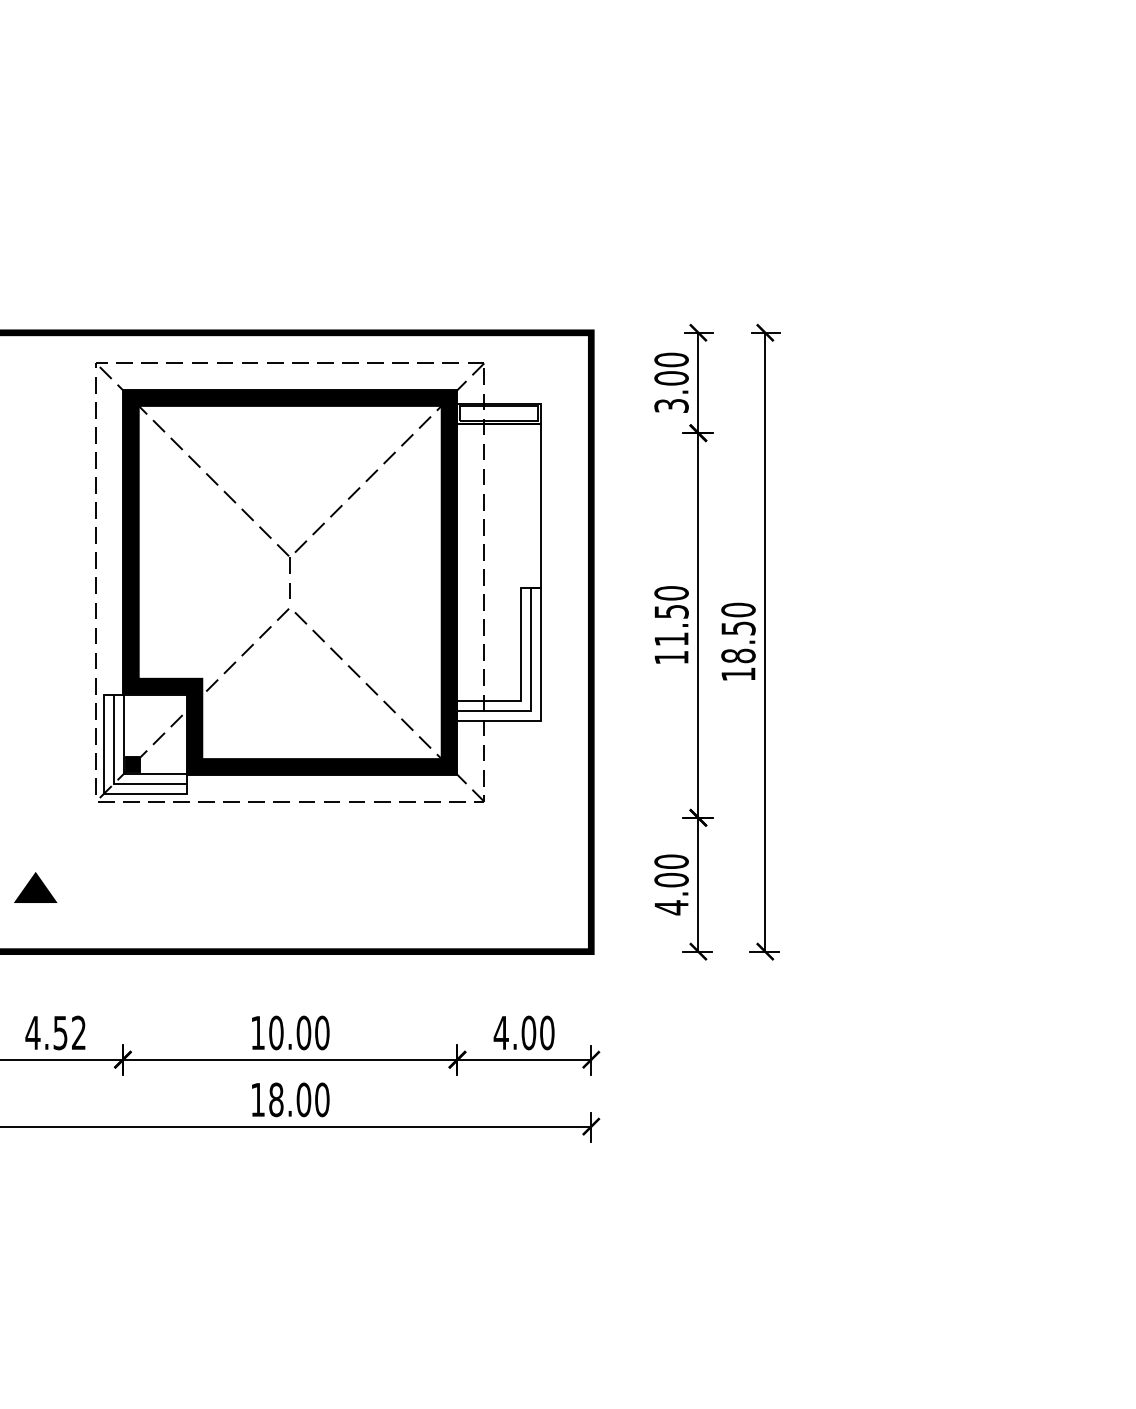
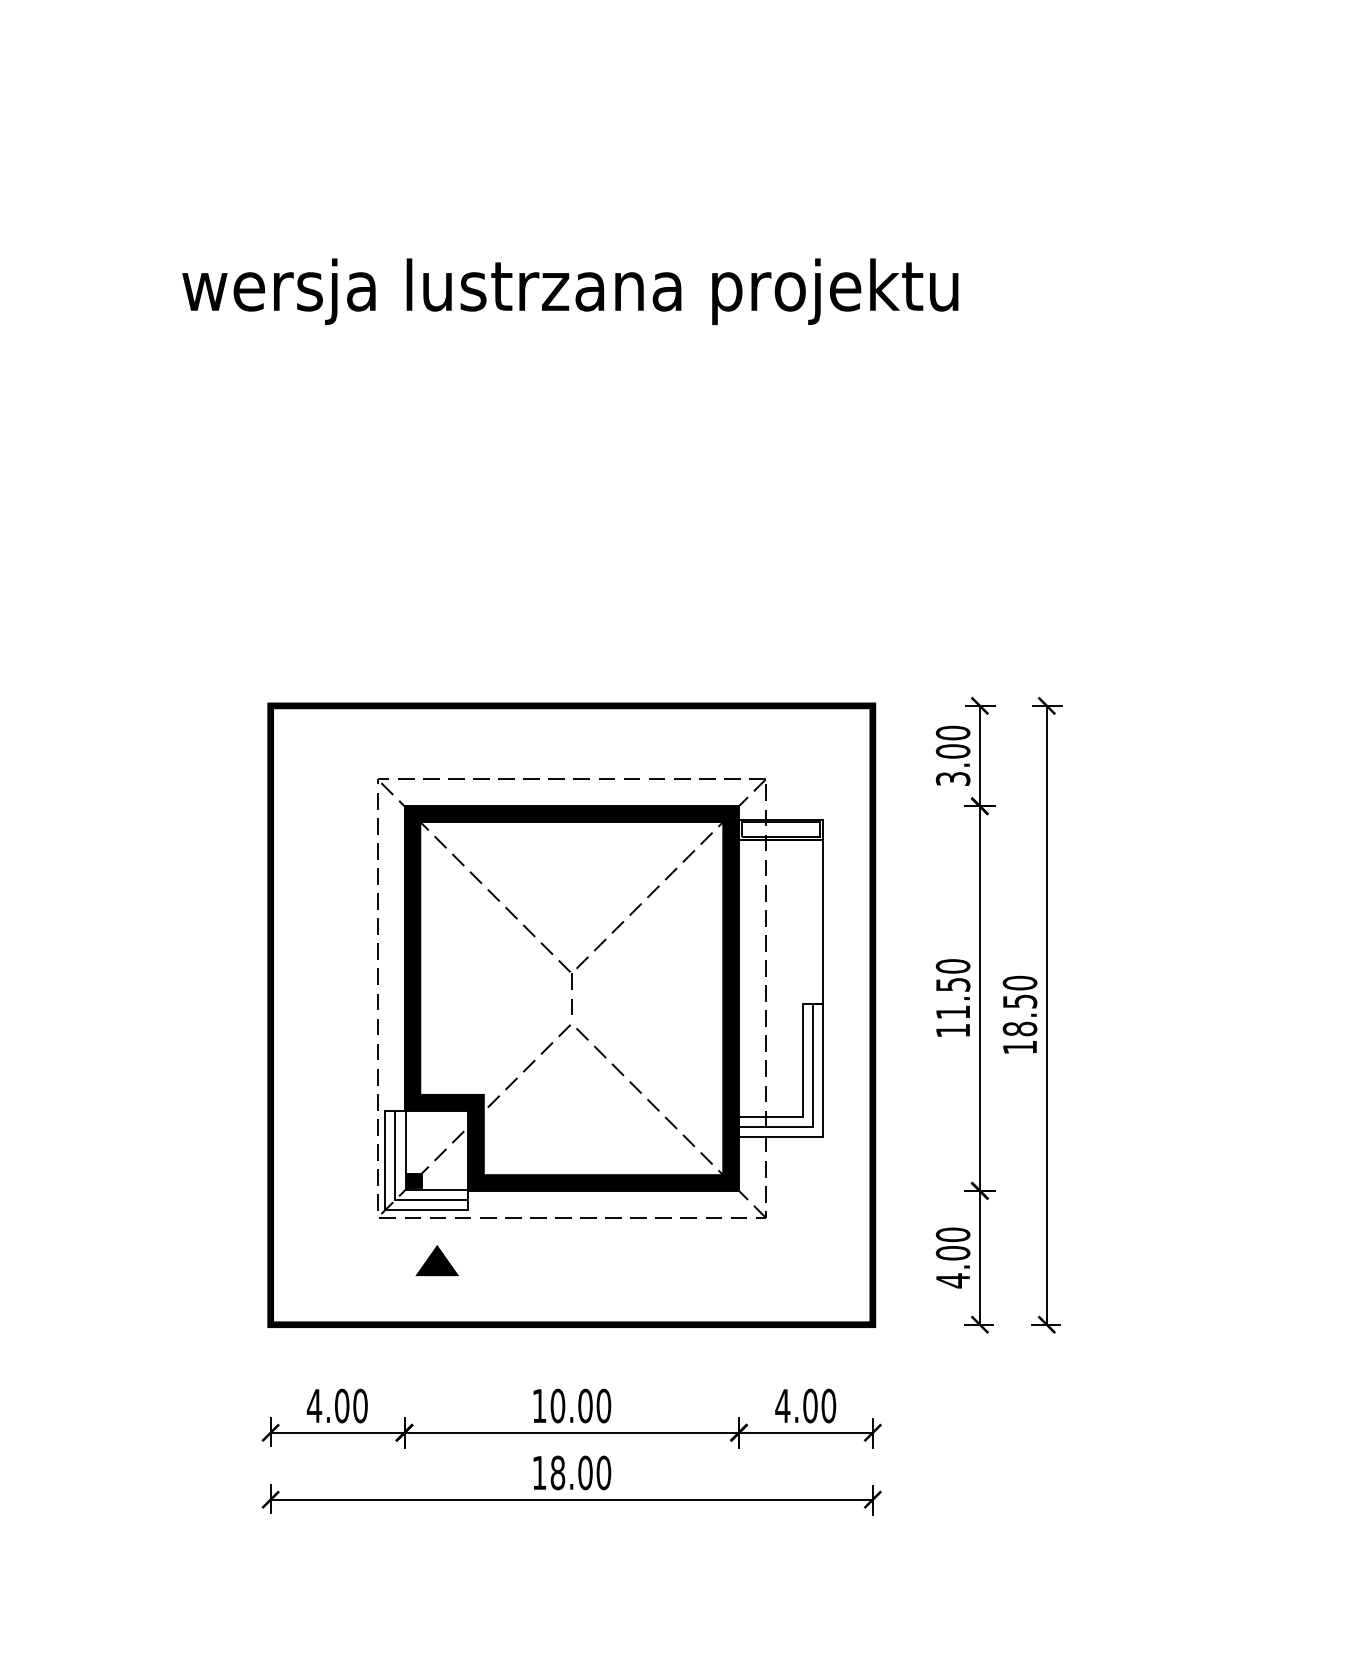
part: (318, 582) -> (600, 998), moved
part: (34, 887) -> (436, 1260), moved
text: (69, 1032) -> (351, 1405), 4.52 -> 4.00

